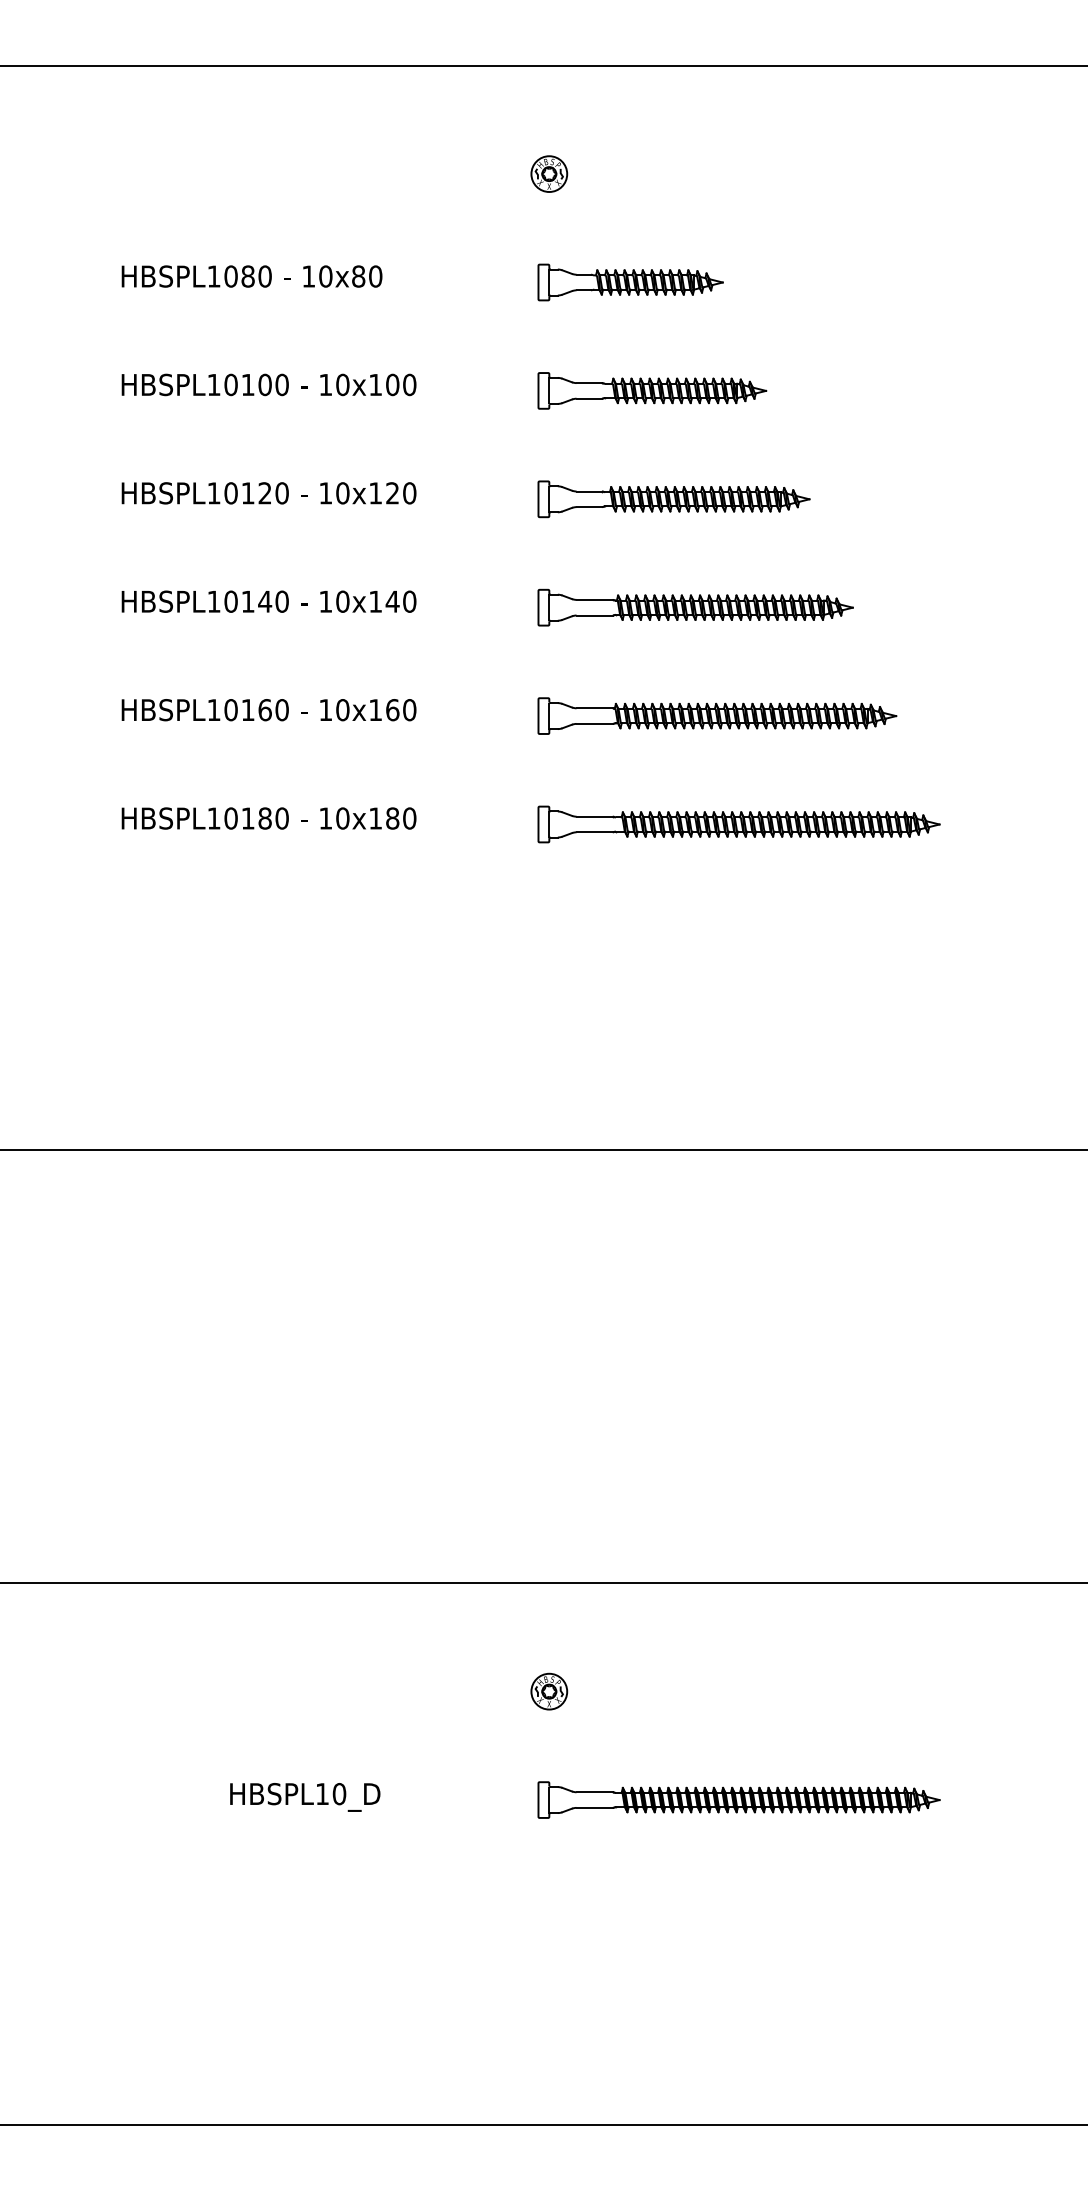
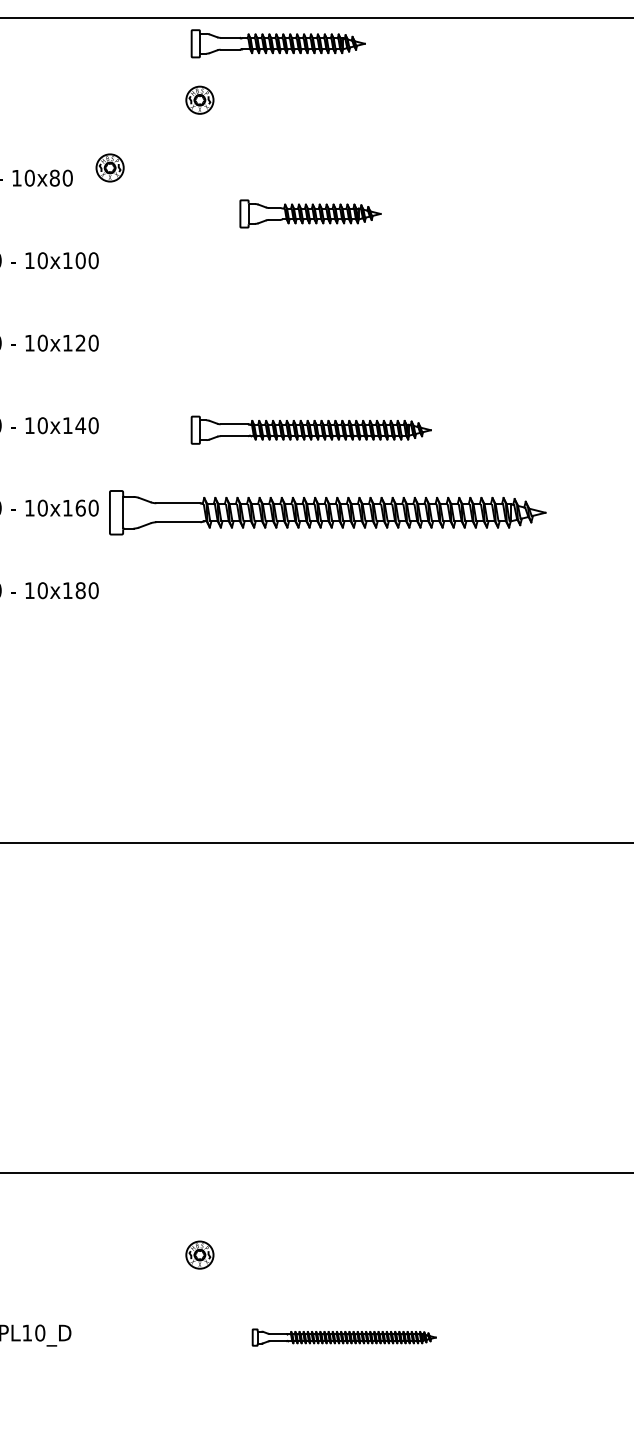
part: (431, 262) -> (110, 167), added
part: (630, 282) -> (310, 213), moved
part: (652, 390) -> (278, 43), moved
part: (673, 499) -> (294, 347), removed
part: (717, 715) -> (327, 512), size x1.6
part: (738, 824) -> (343, 595), removed
part: (738, 1799) -> (343, 1337), size x0.6

